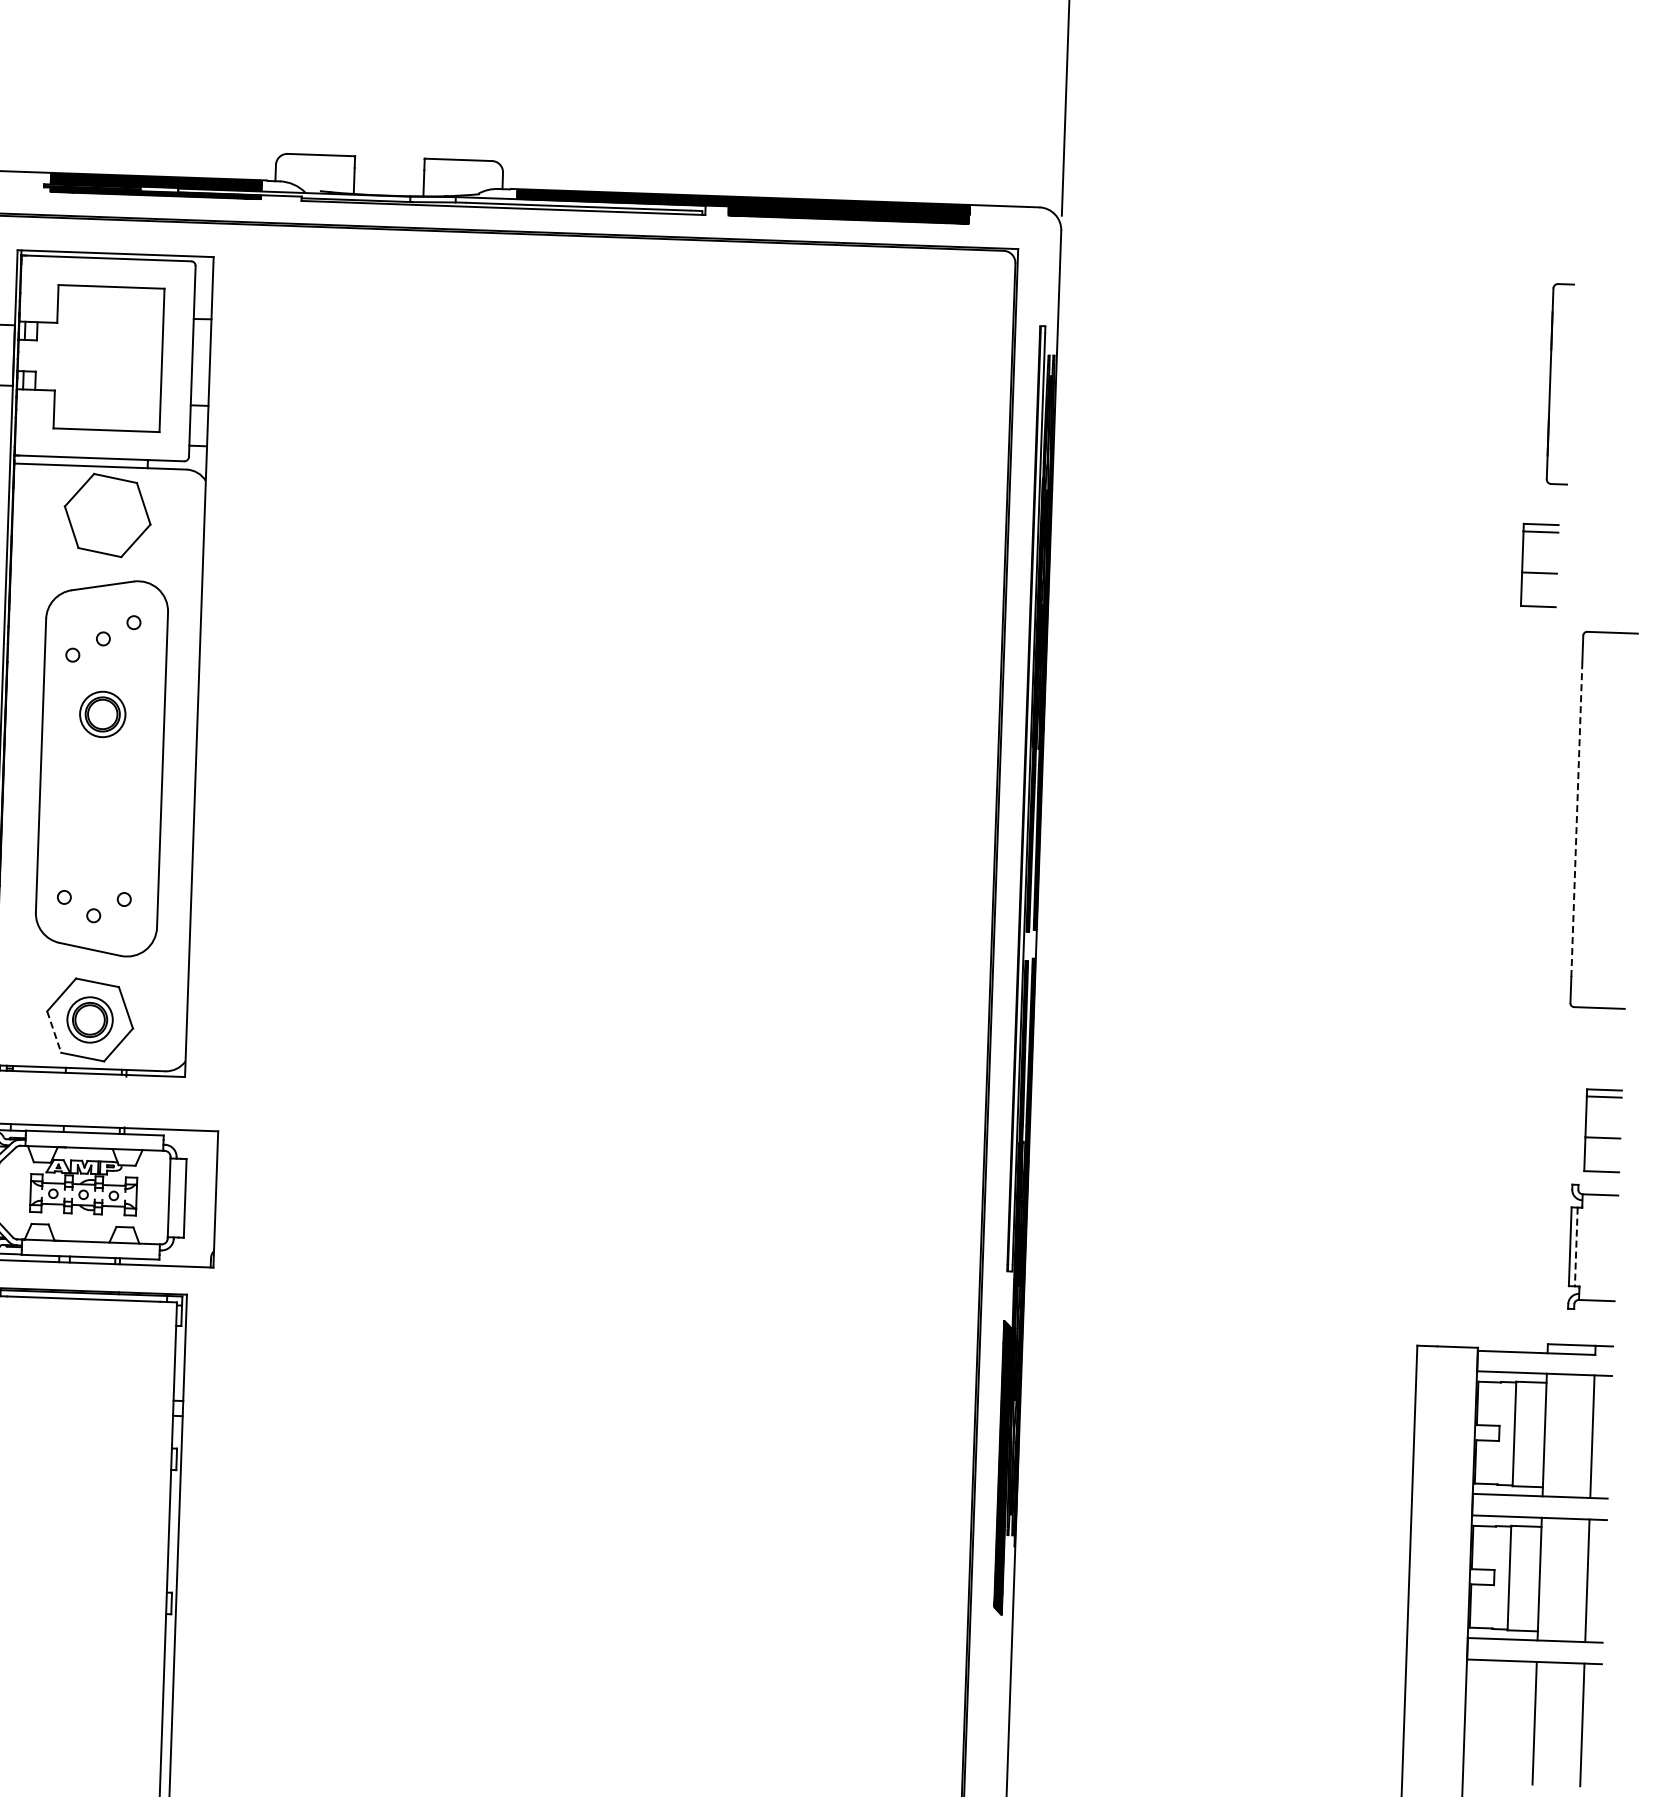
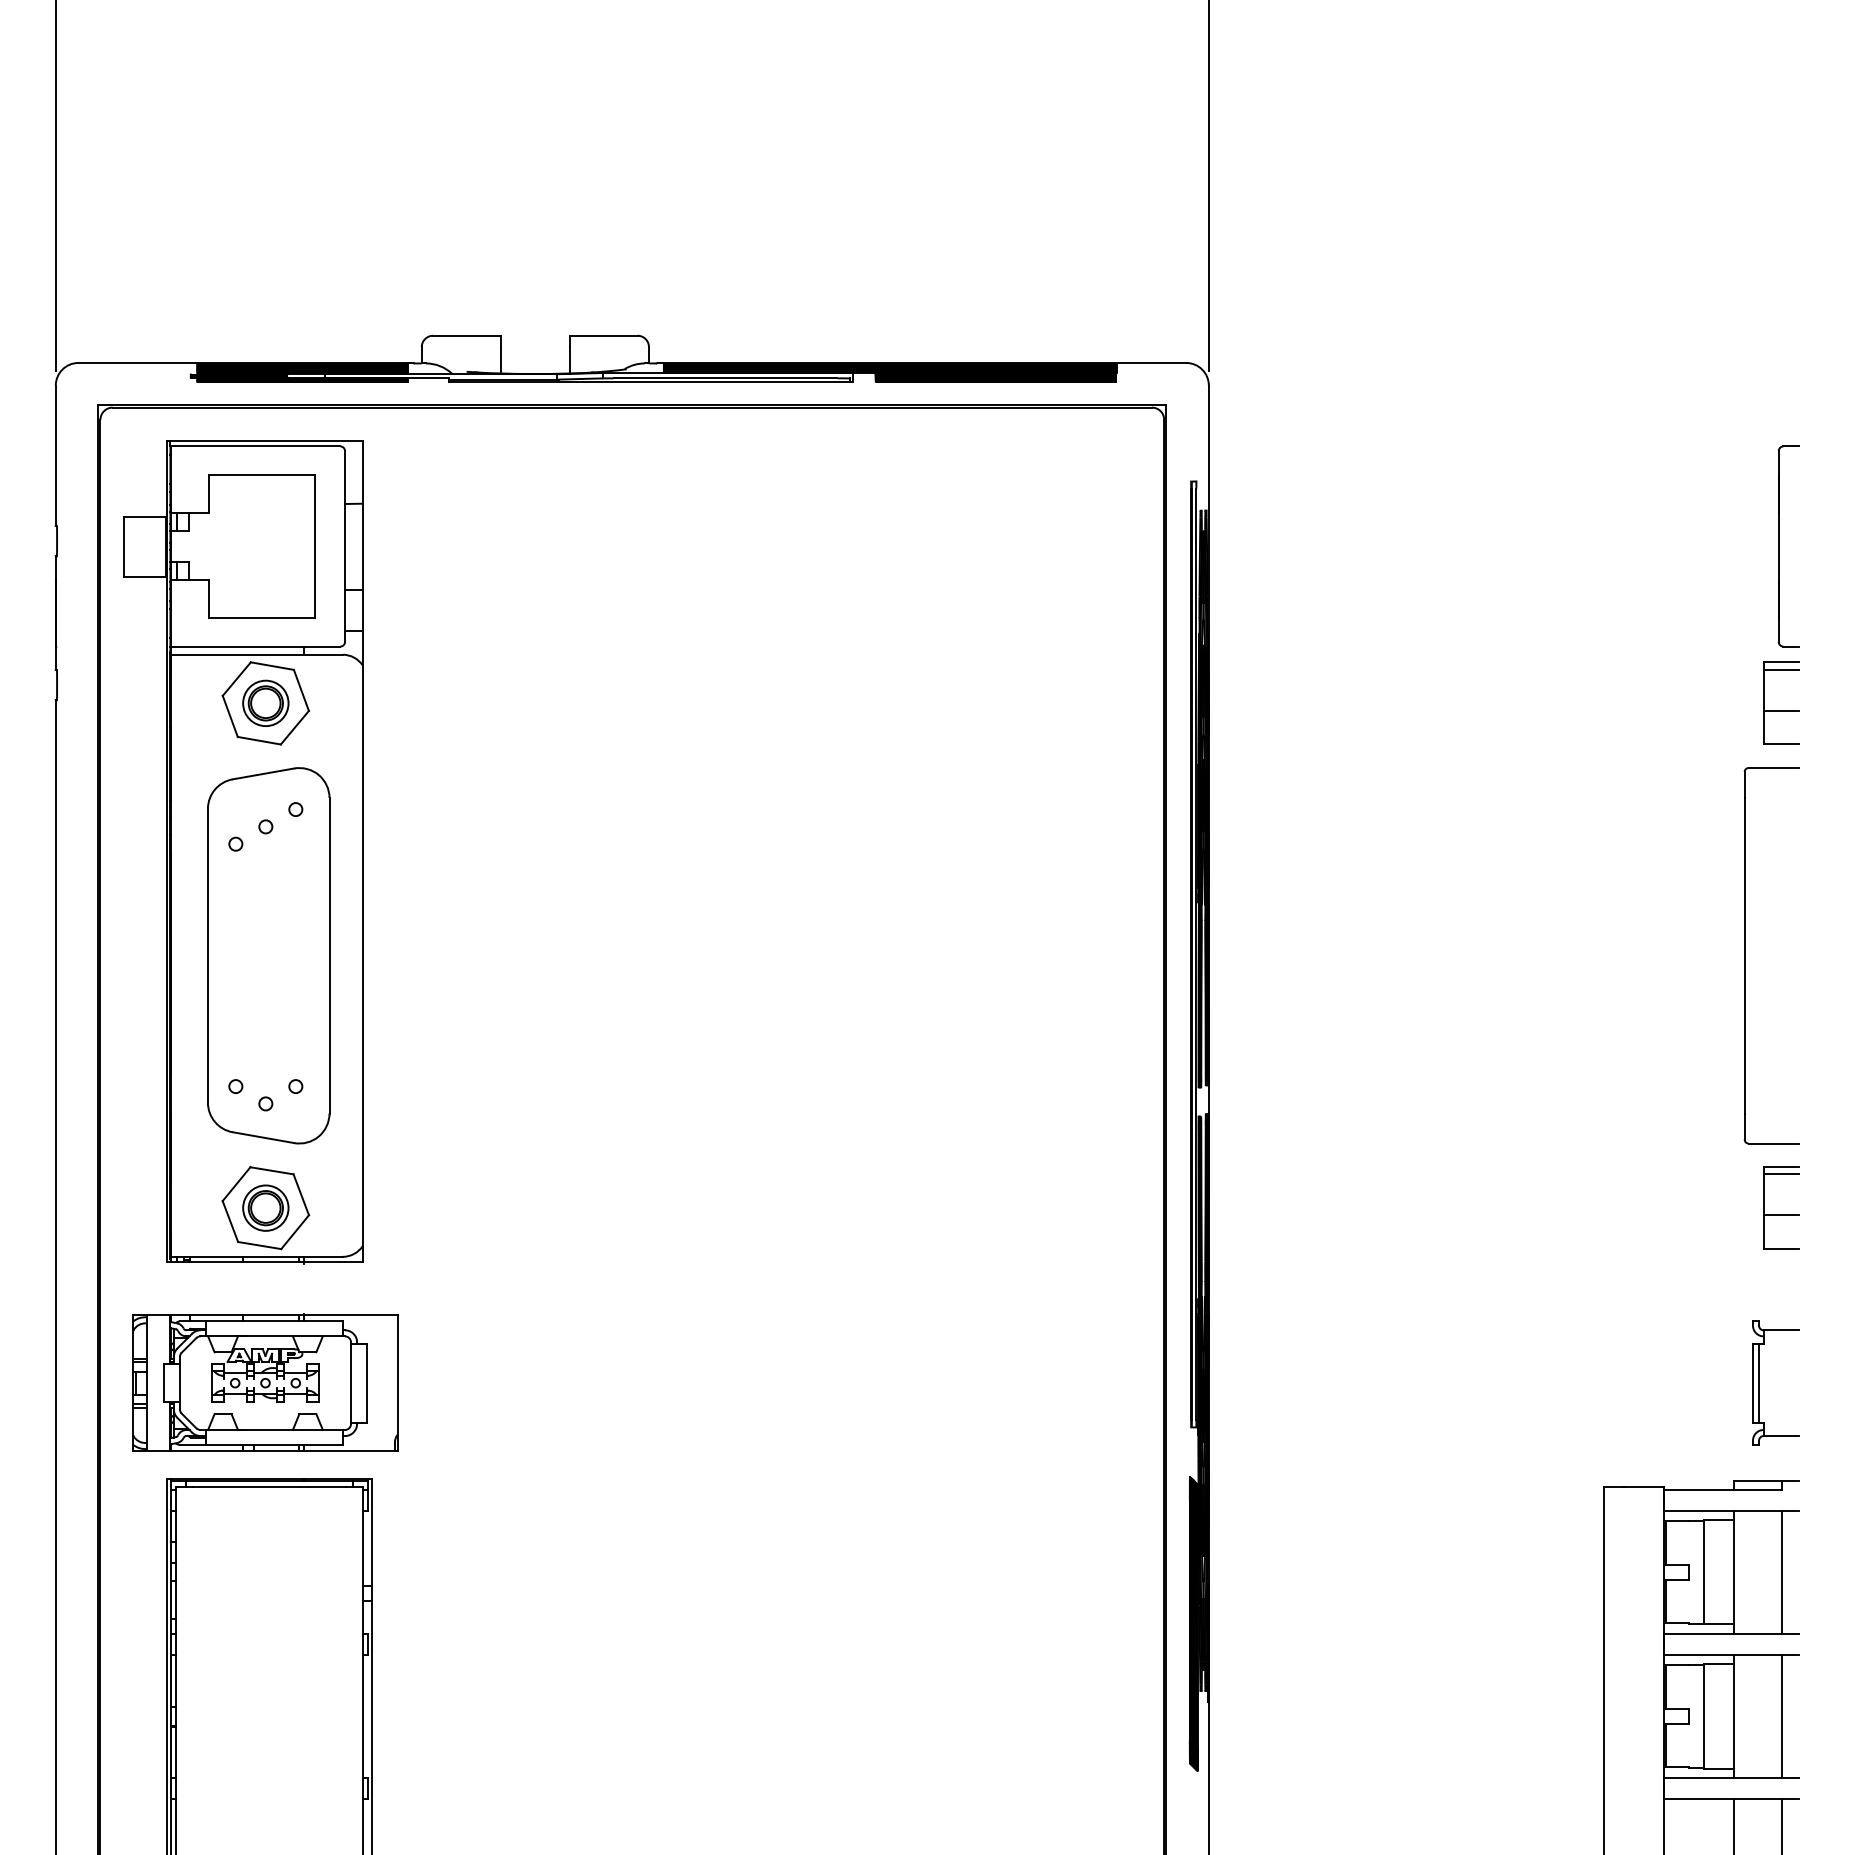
part: (1550, 383) -> (1779, 546), moved
part: (1539, 572) -> (1781, 710), moved
part: (102, 713) -> (265, 702), moved
line: (1576, 819) -> (1744, 955), dashed -> solid
line: (54, 1032) -> (230, 1221), dashed -> solid
part: (1602, 1137) -> (1781, 1214), moved
line: (1576, 1247) -> (1759, 1383), dashed -> solid

